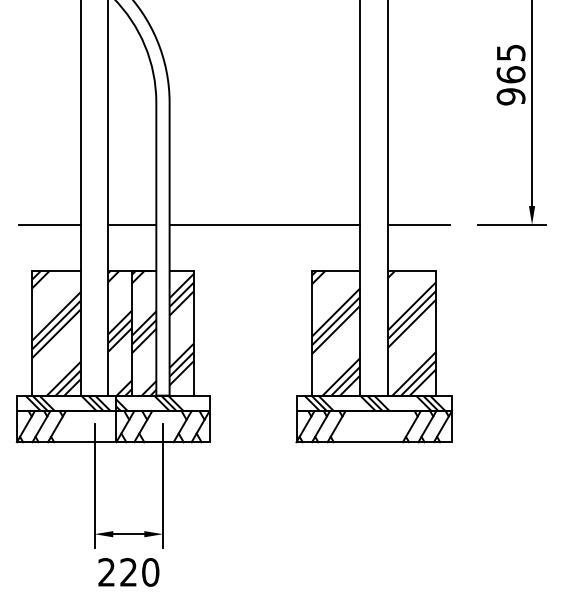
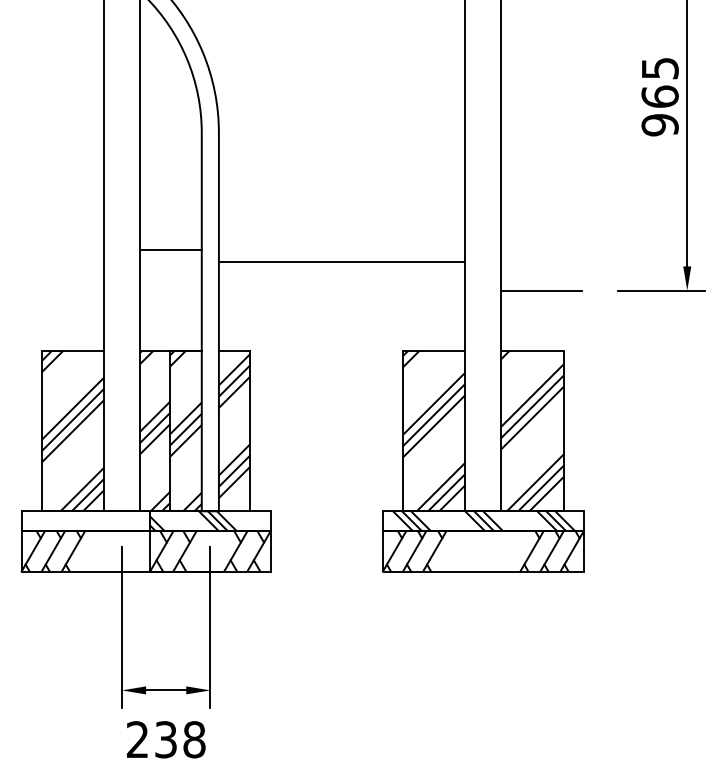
line: (49, 224) -> (63, 290), removed
line: (132, 224) -> (170, 249), moved
line: (264, 224) -> (341, 261), moved
hatch: (67, 403) -> (87, 521), removed
text: (139, 572) -> (180, 739), 220 -> 238

